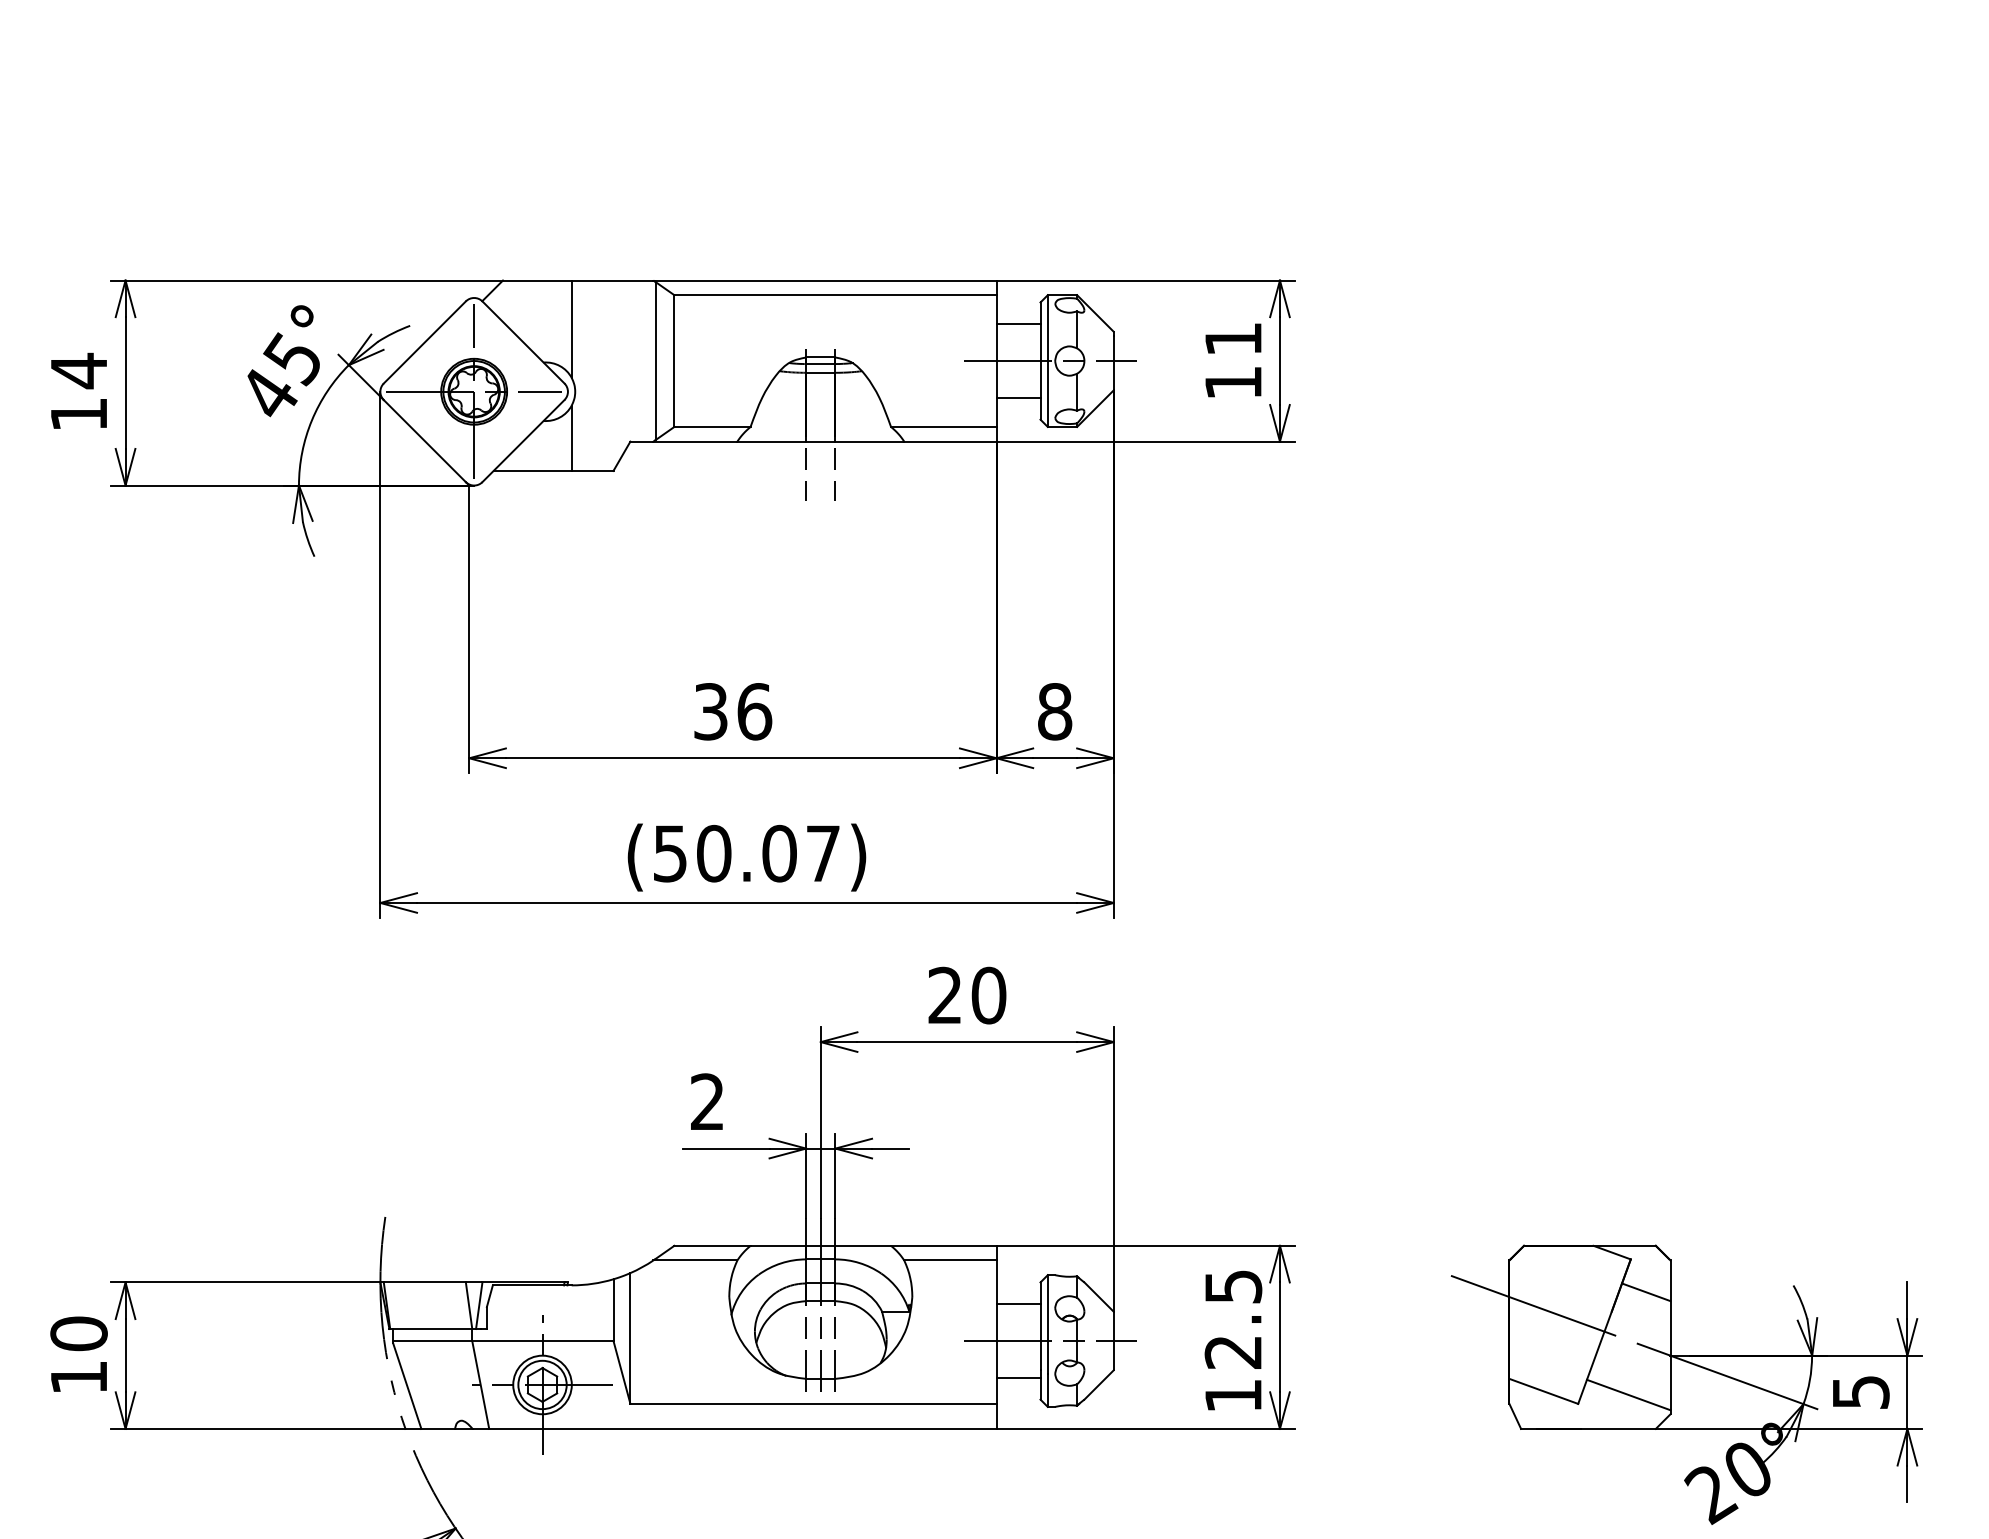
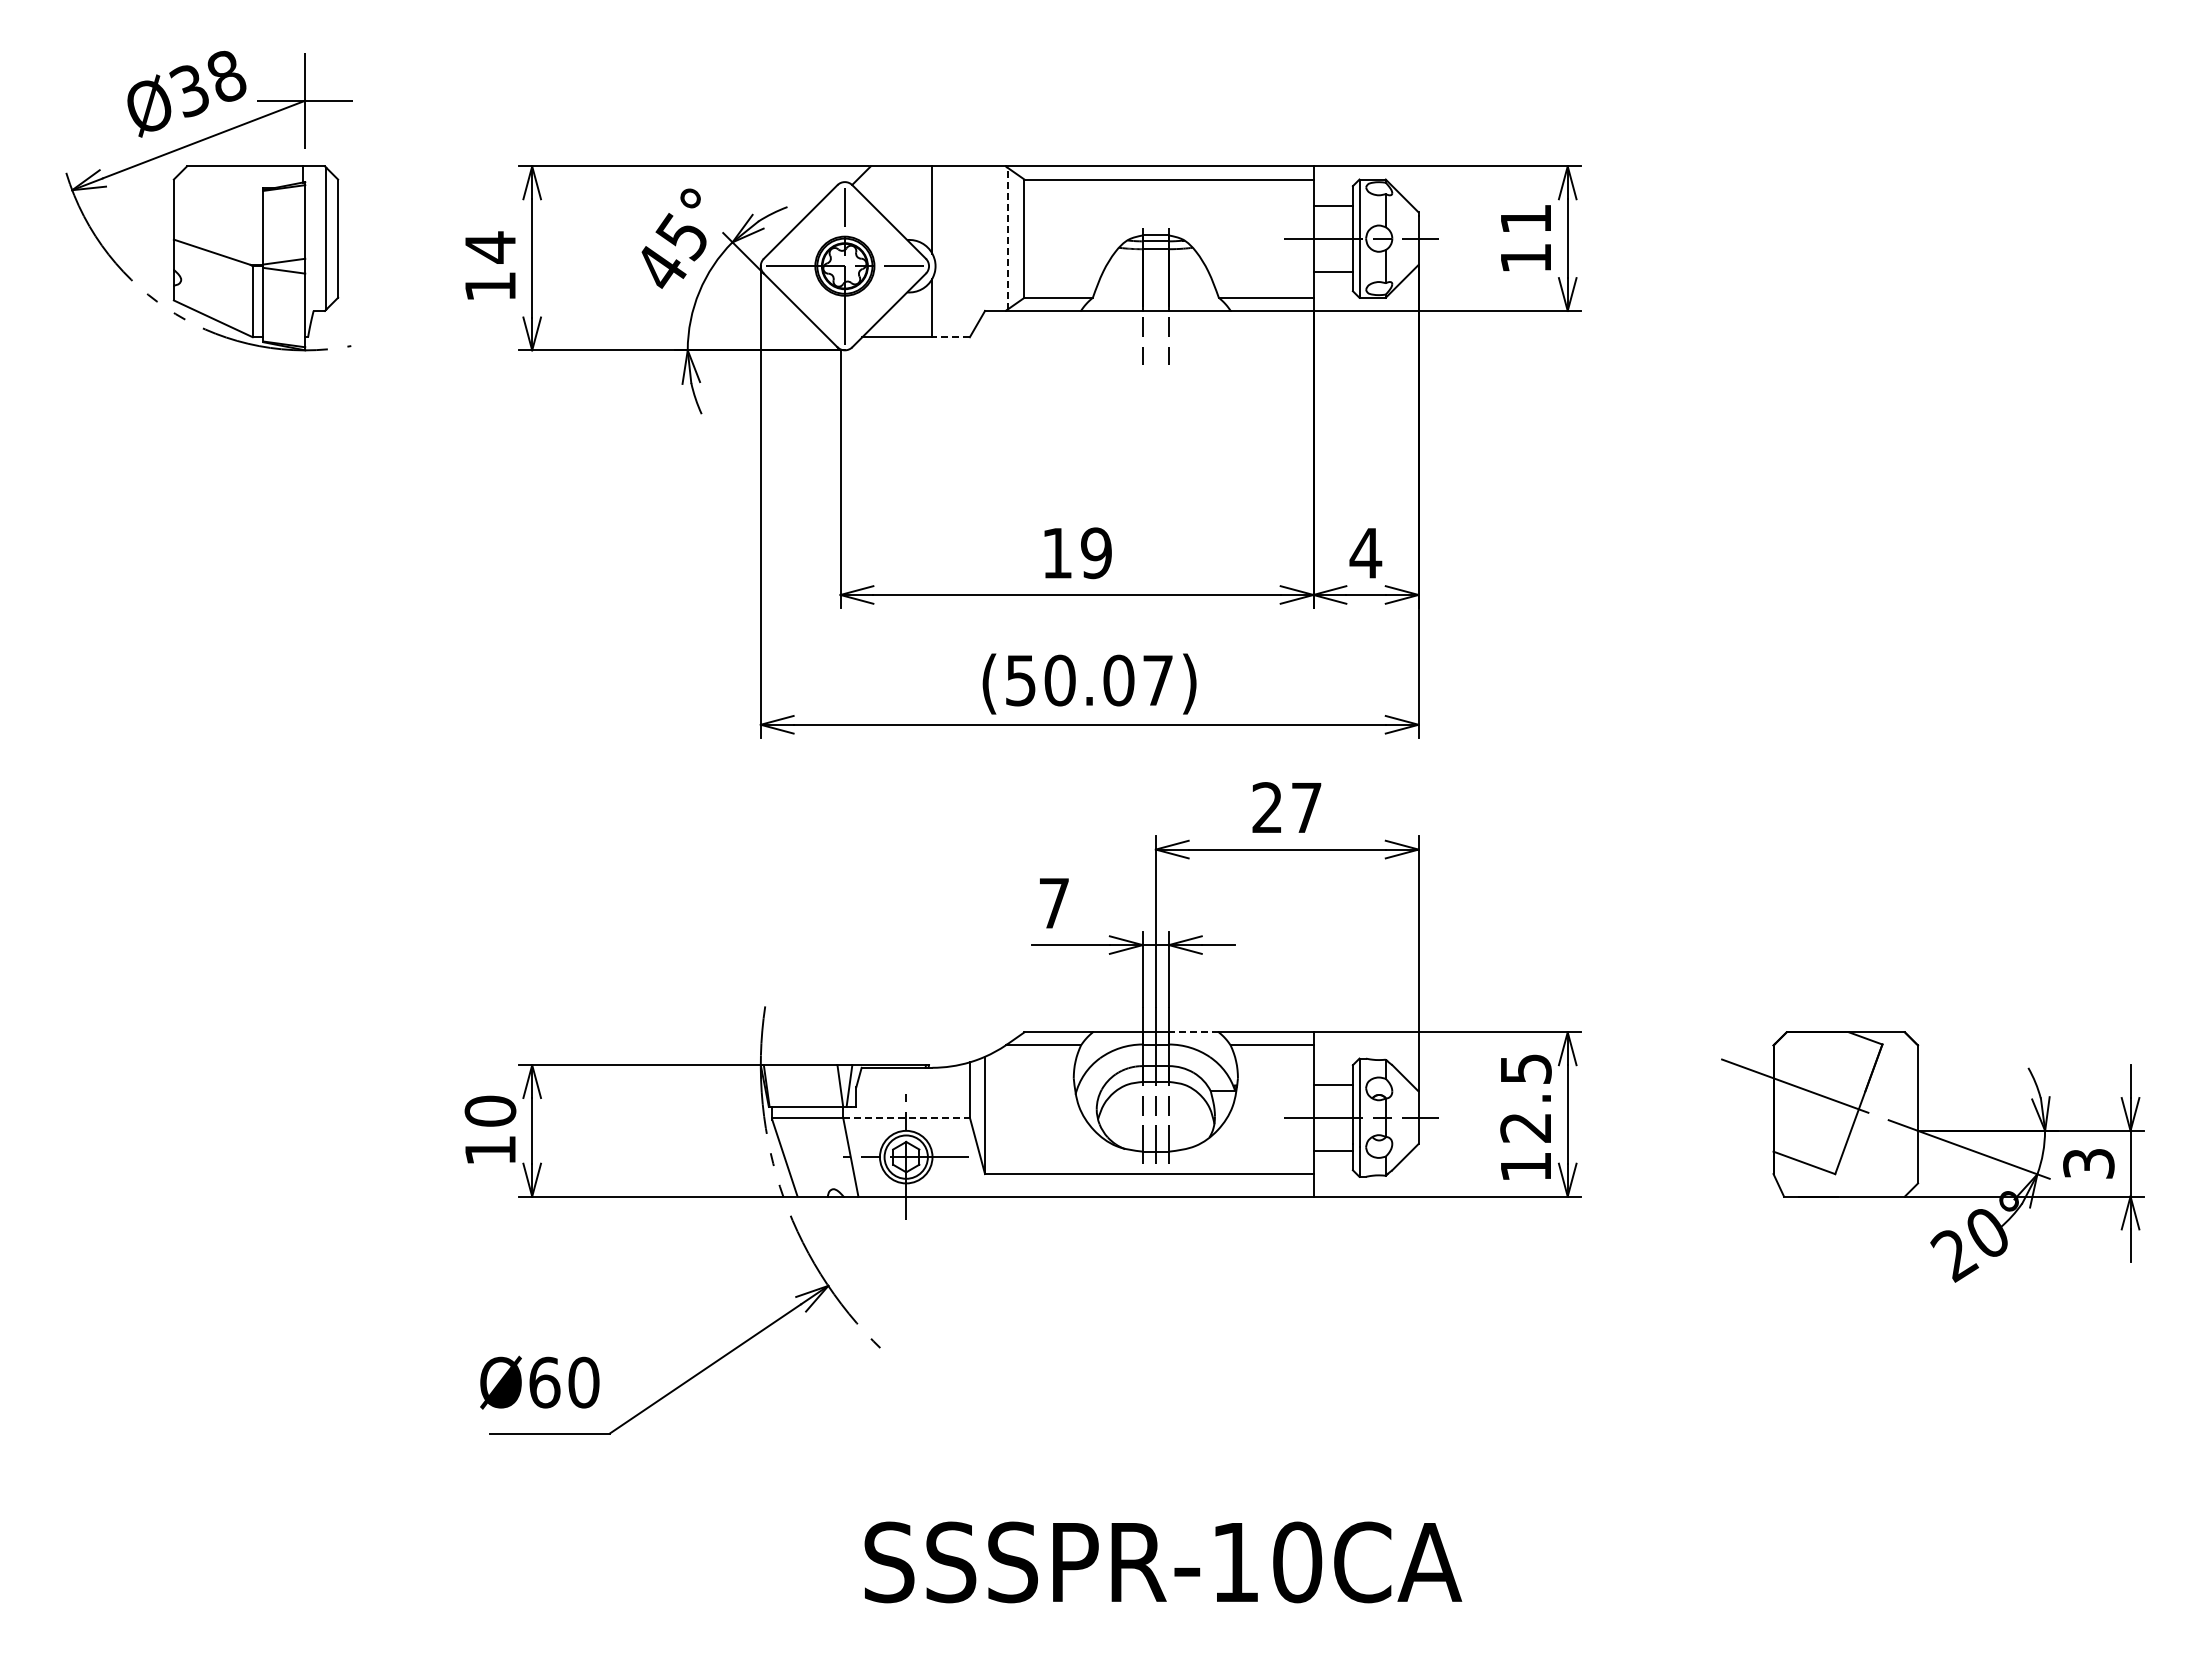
line: (655, 360) -> (1007, 238), solid -> dashed
line: (592, 471) -> (951, 337), solid -> dashed
text: (733, 712) -> (1077, 553), 36 -> 19
text: (1054, 712) -> (1365, 553), 8 -> 4
text: (988, 995) -> (1306, 807), 20 -> 27
text: (706, 1101) -> (1053, 902), 2 -> 7
line: (862, 1246) -> (1193, 1032), solid -> dashed
line: (1646, 1291) -> (1896, 1073), removed
line: (543, 1340) -> (907, 1117), solid -> dashed
text: (1860, 1392) -> (2088, 1163), 5 -> 3
line: (1628, 1394) -> (1880, 1165), removed

